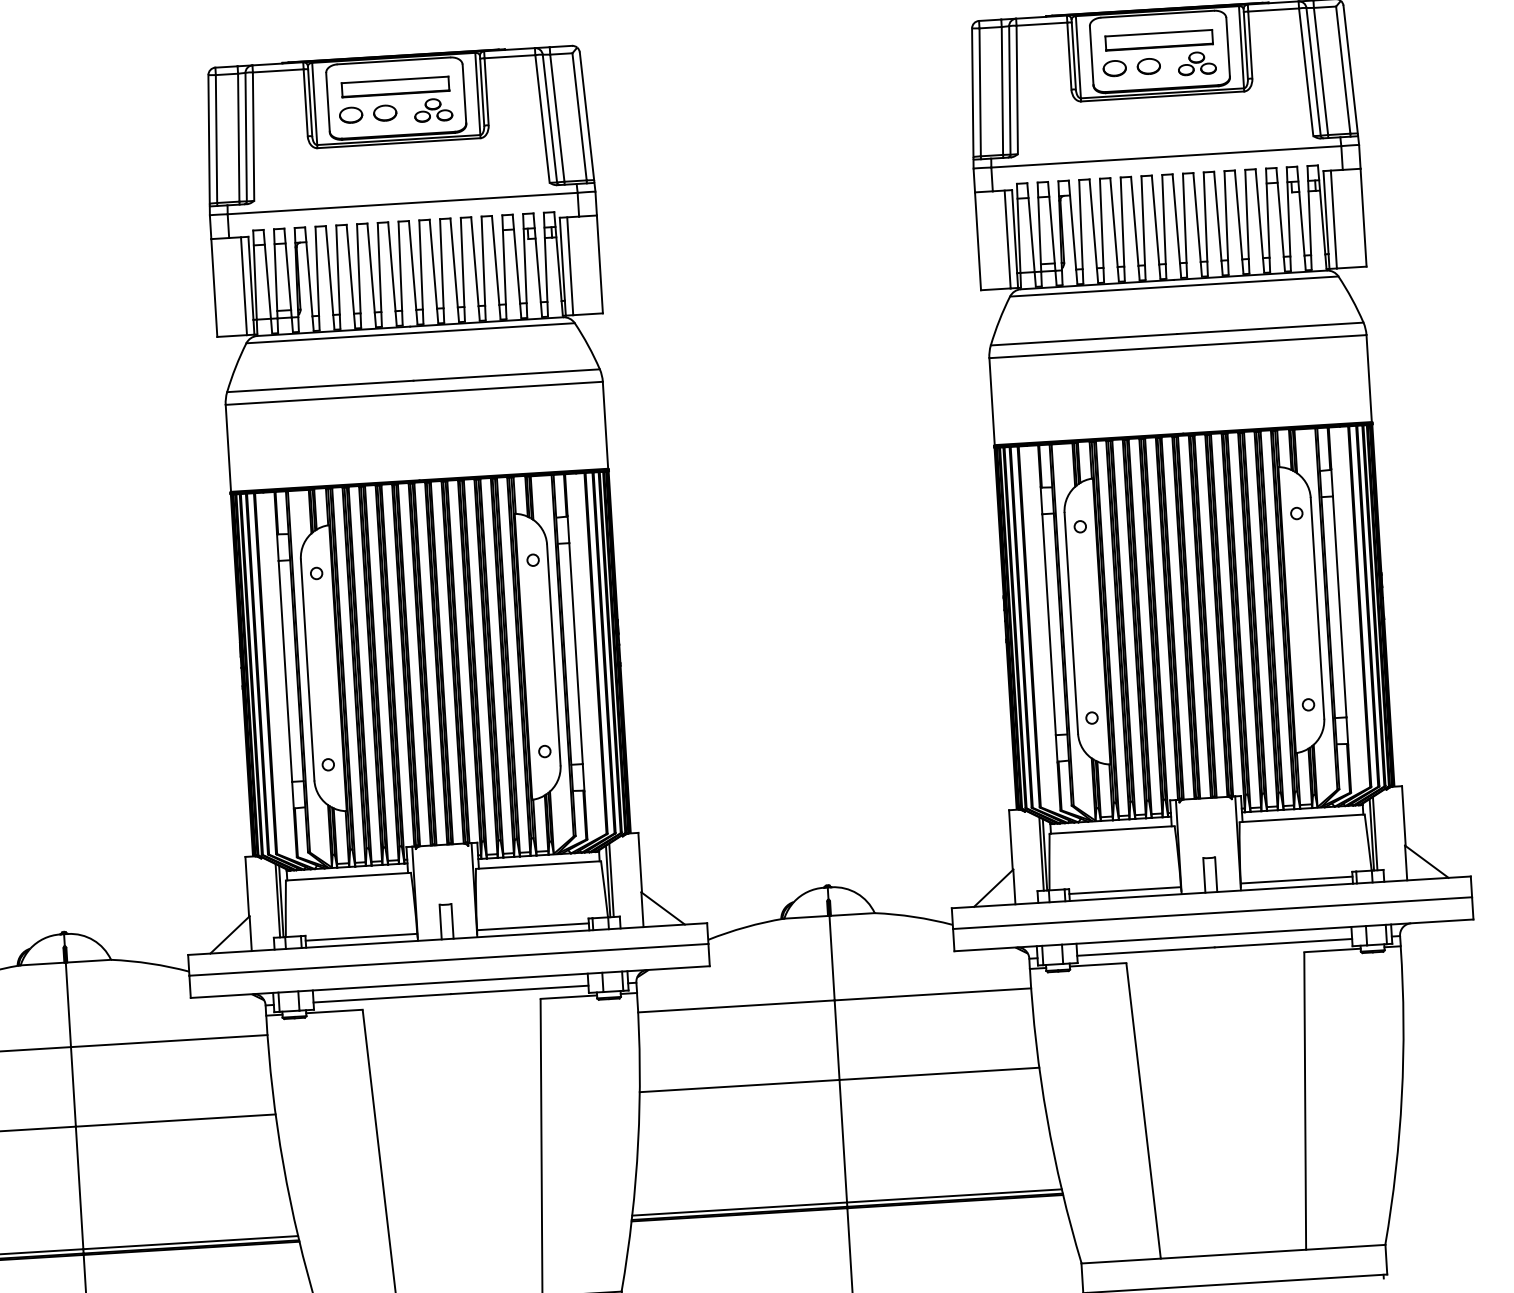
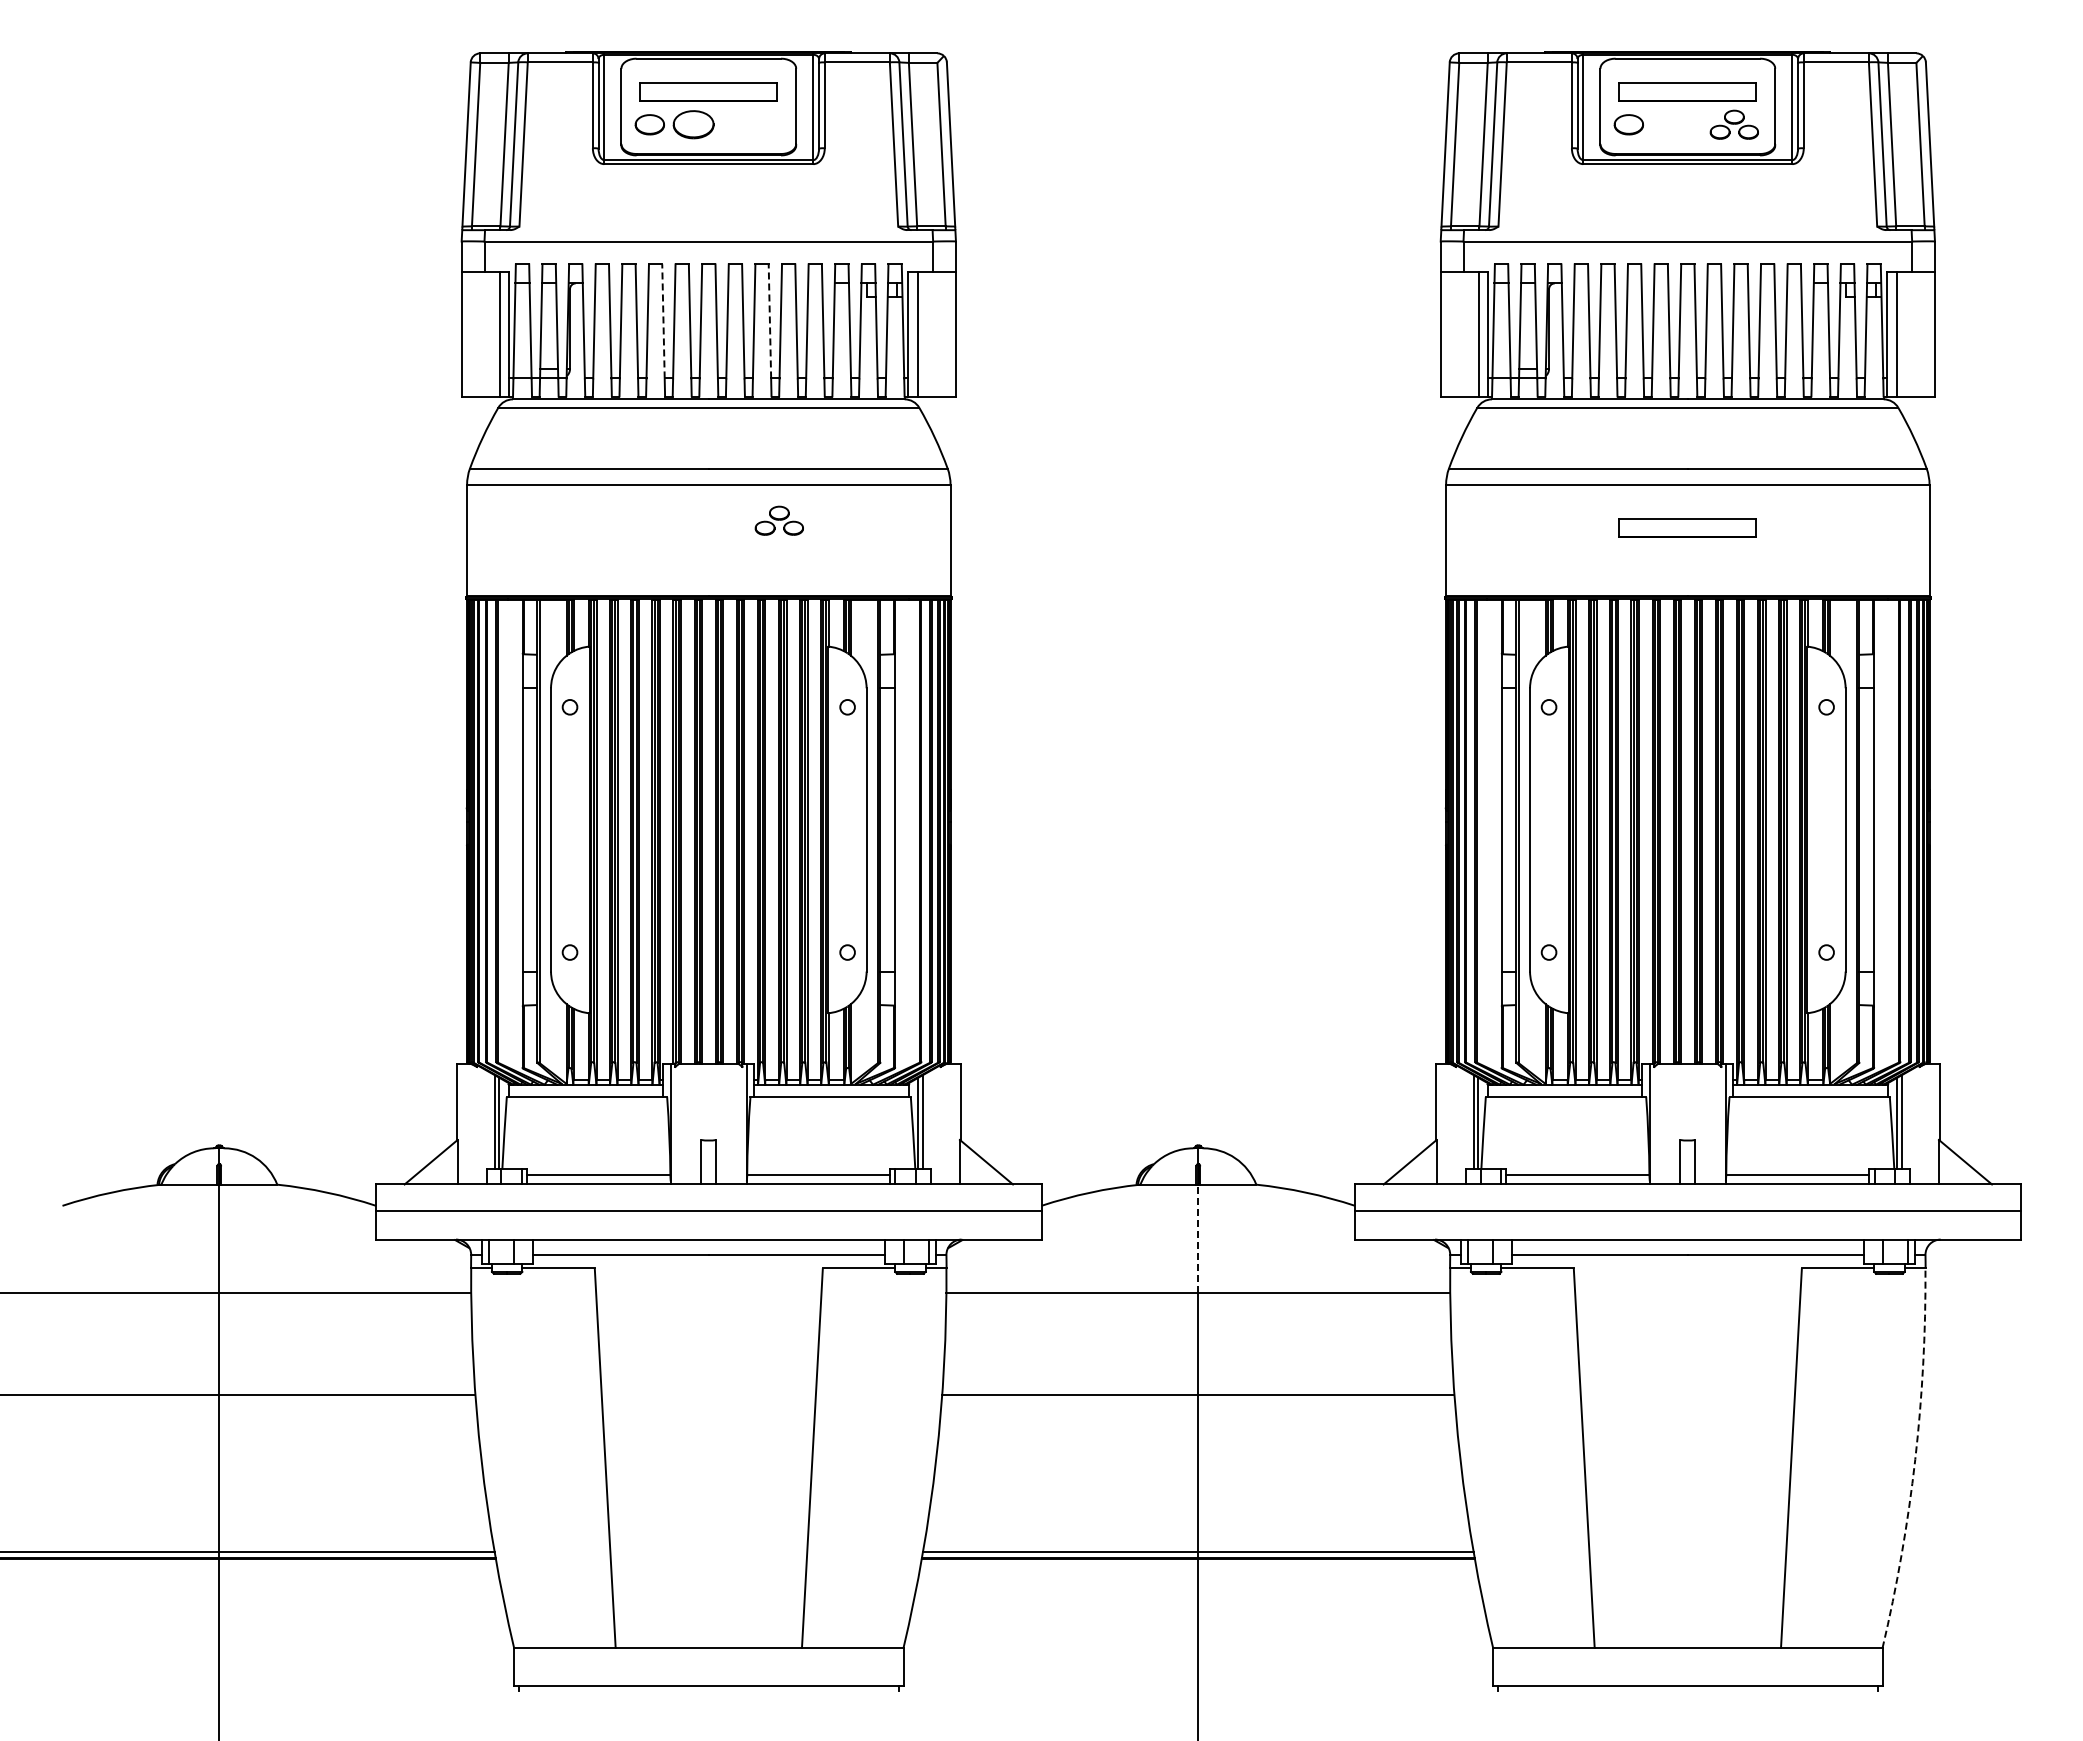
part: (1148, 66) -> (1672, 124), removed
part: (432, 110) -> (778, 520), moved
part: (385, 112) -> (693, 124), size x1.4
line: (453, 262) -> (769, 320), solid -> dashed
line: (371, 267) -> (663, 320), solid -> dashed
part: (1179, 379) -> (1687, 527), added
line: (832, 957) -> (1198, 1238), solid -> dashed
arc: (1402, 1096) -> (1915, 1459), solid -> dashed

